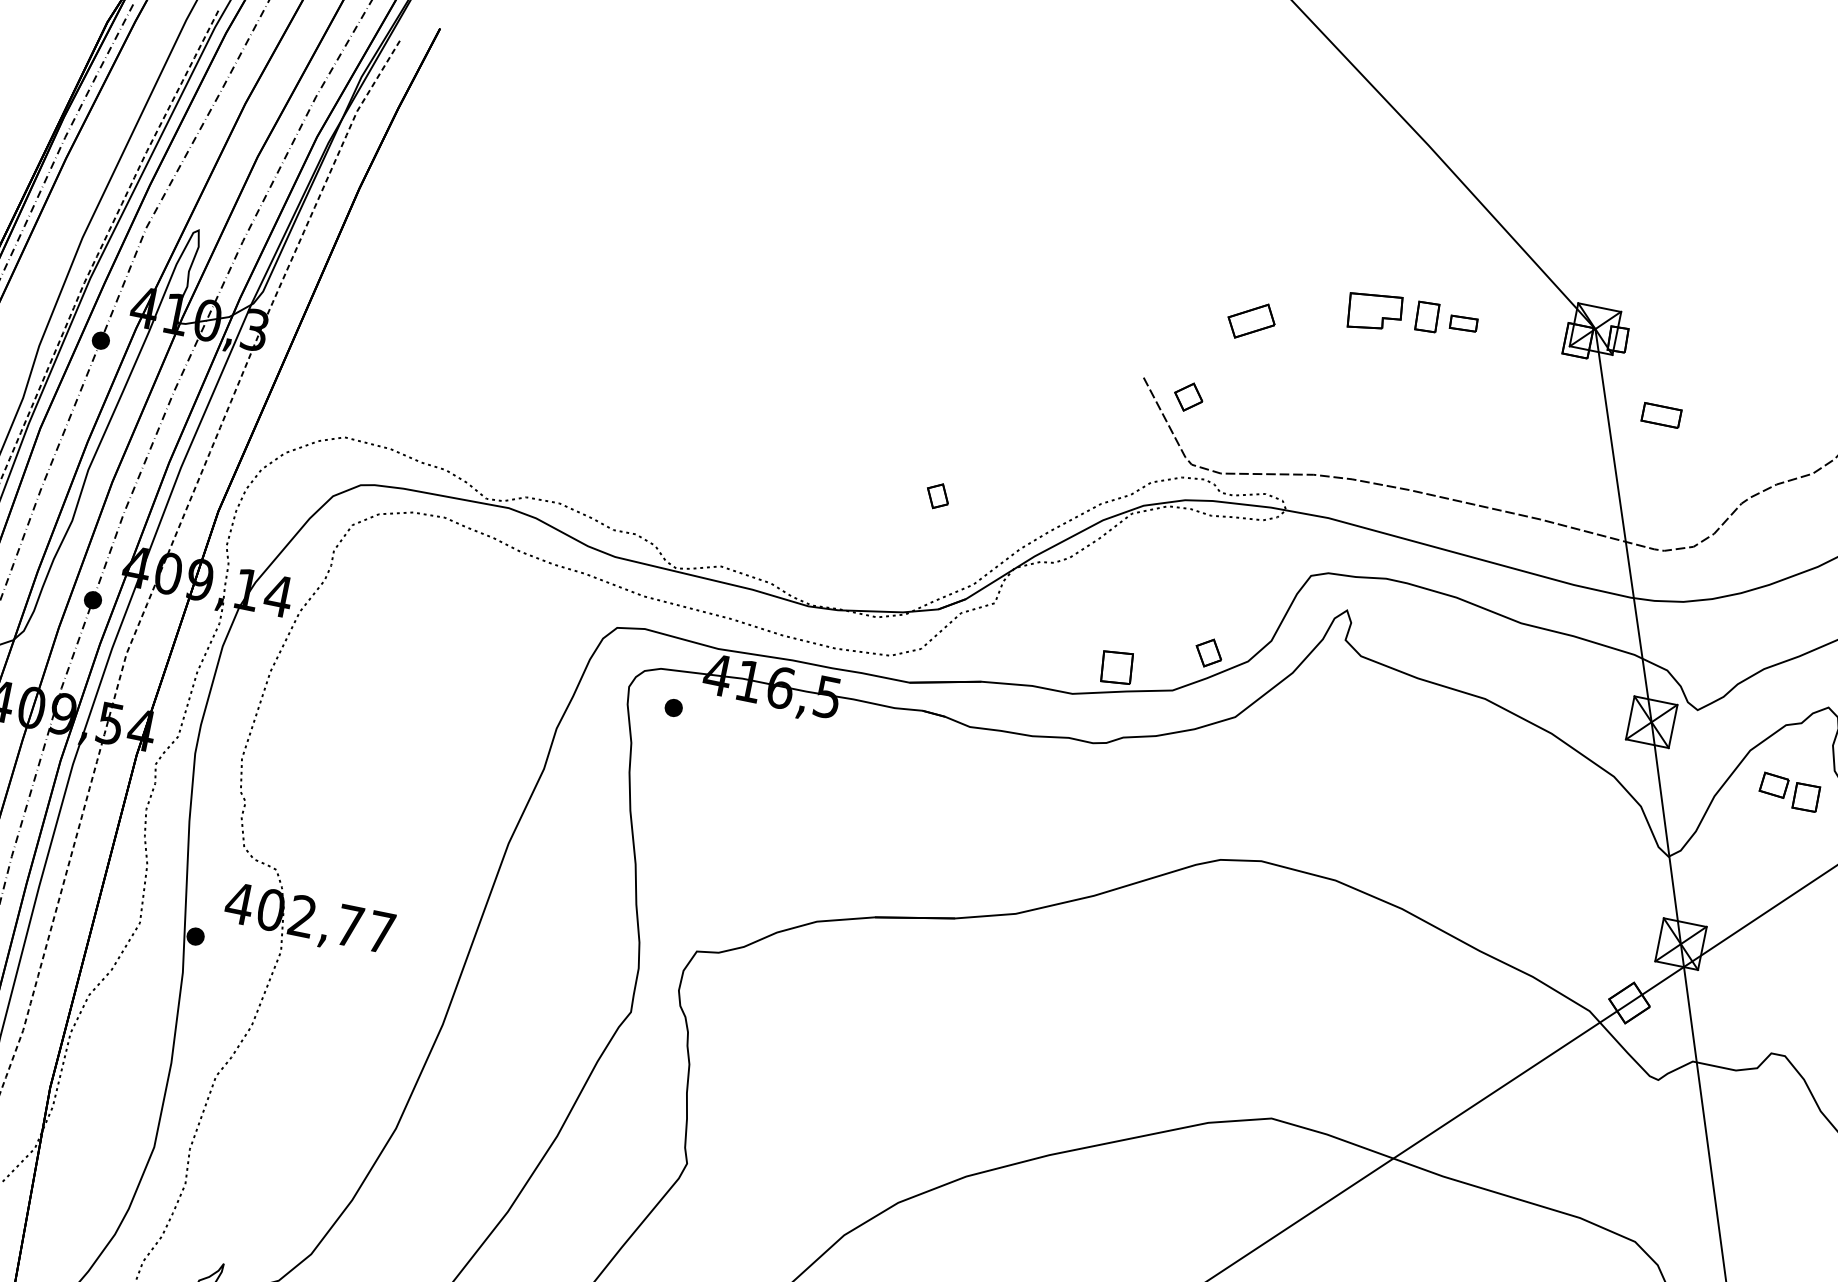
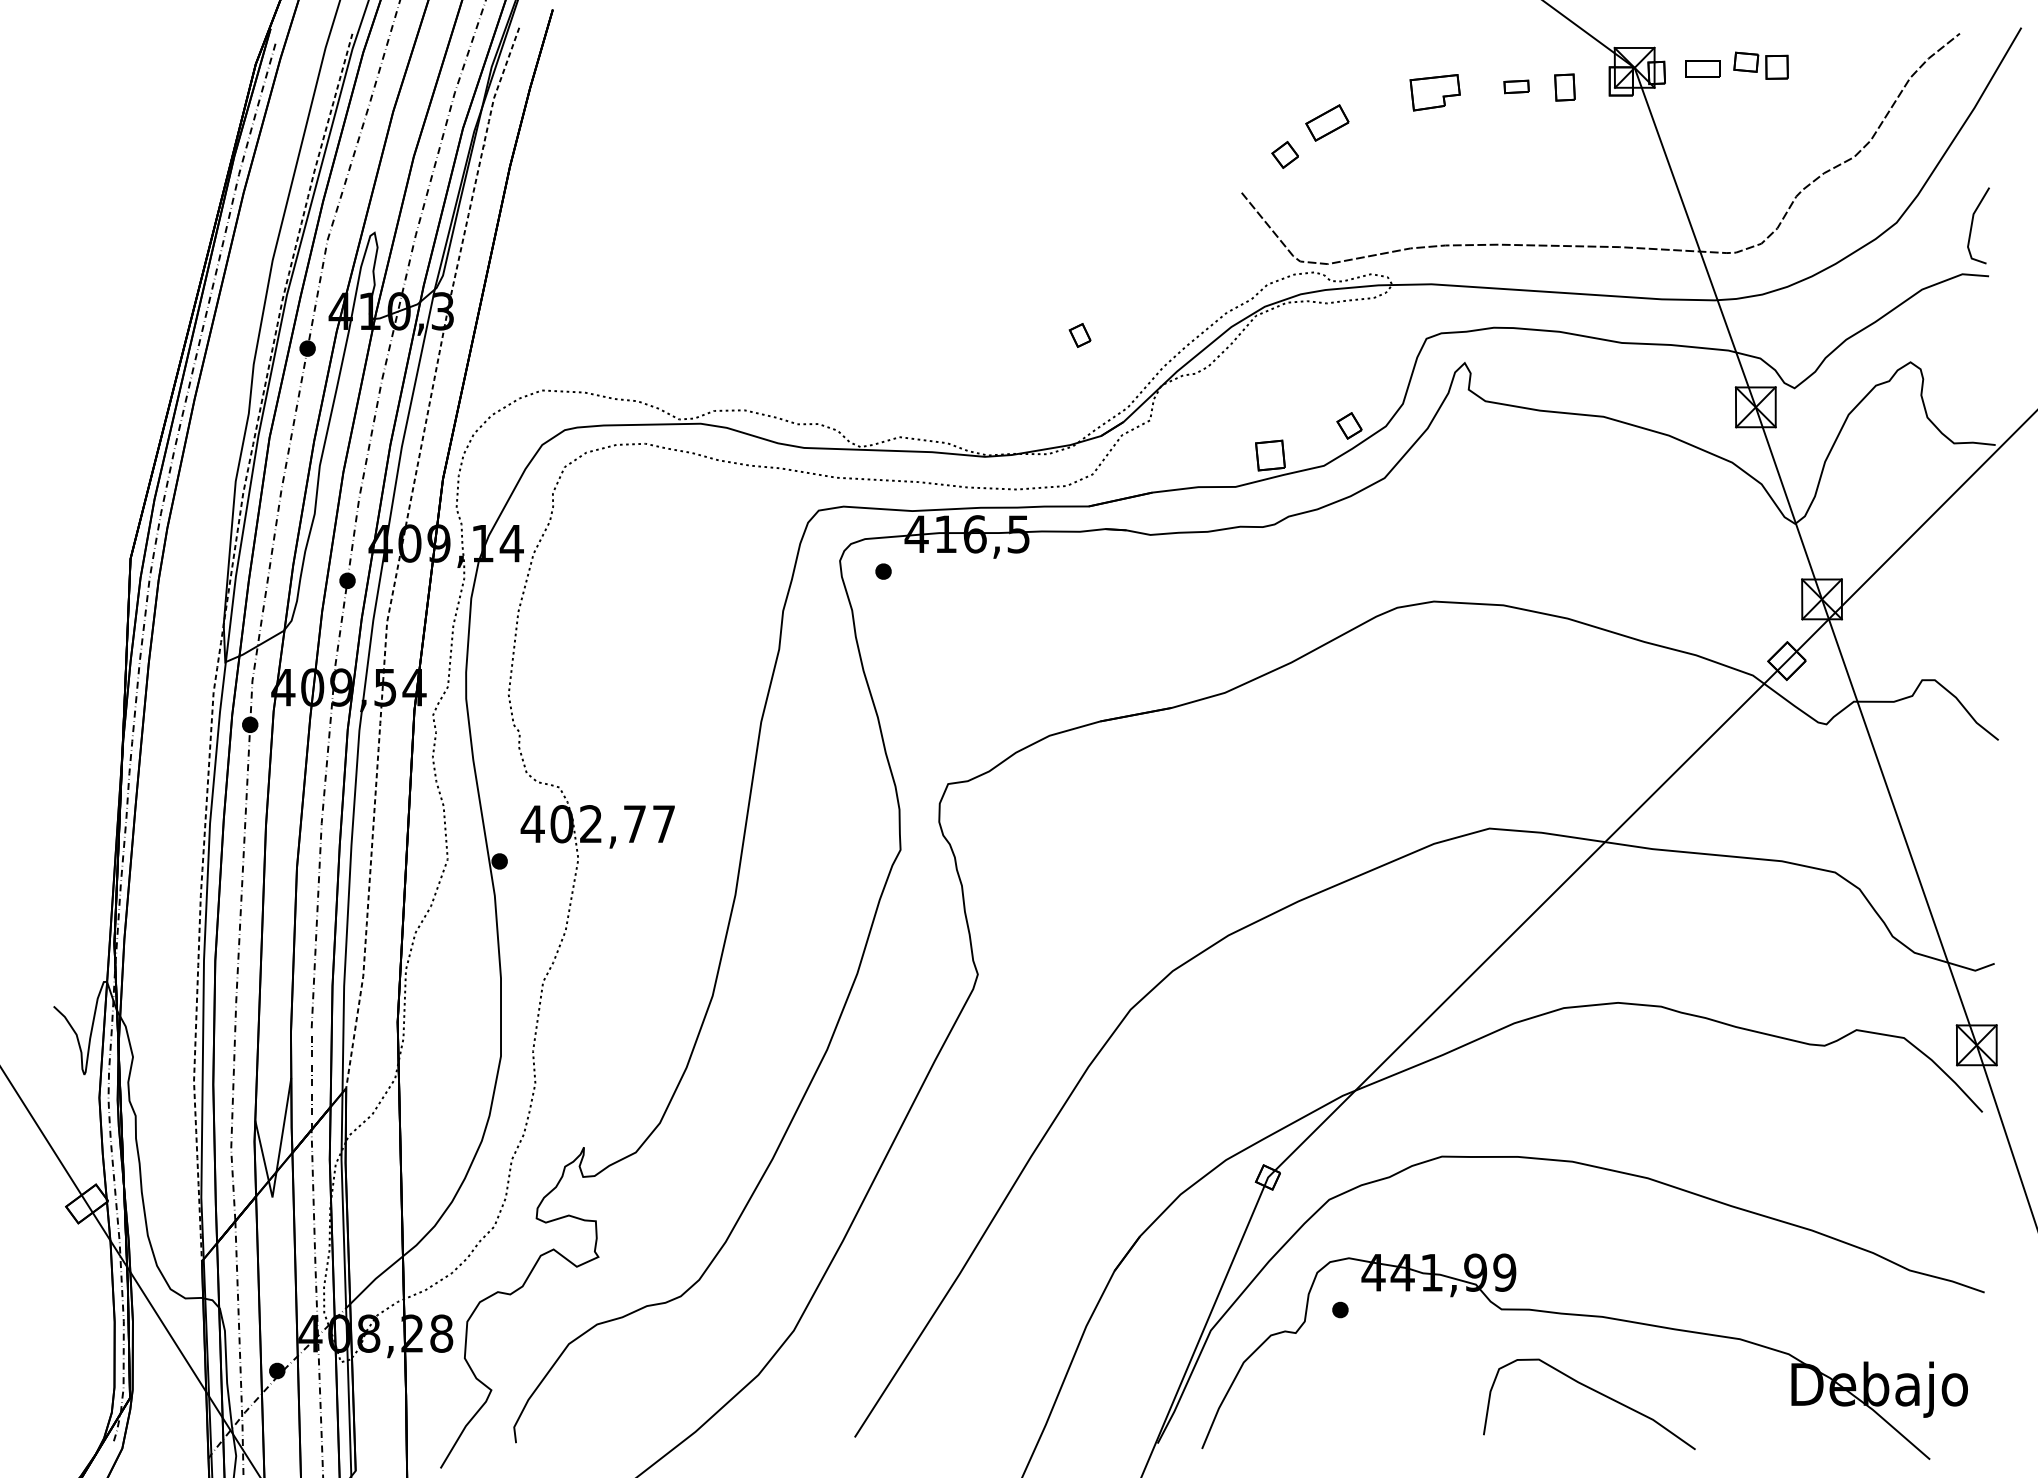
part: (1426, 316) -> (1564, 87), moved
part: (1187, 396) -> (1284, 154), moved
part: (1660, 415) -> (1702, 68), moved
part: (1788, 791) -> (1760, 65), moved

